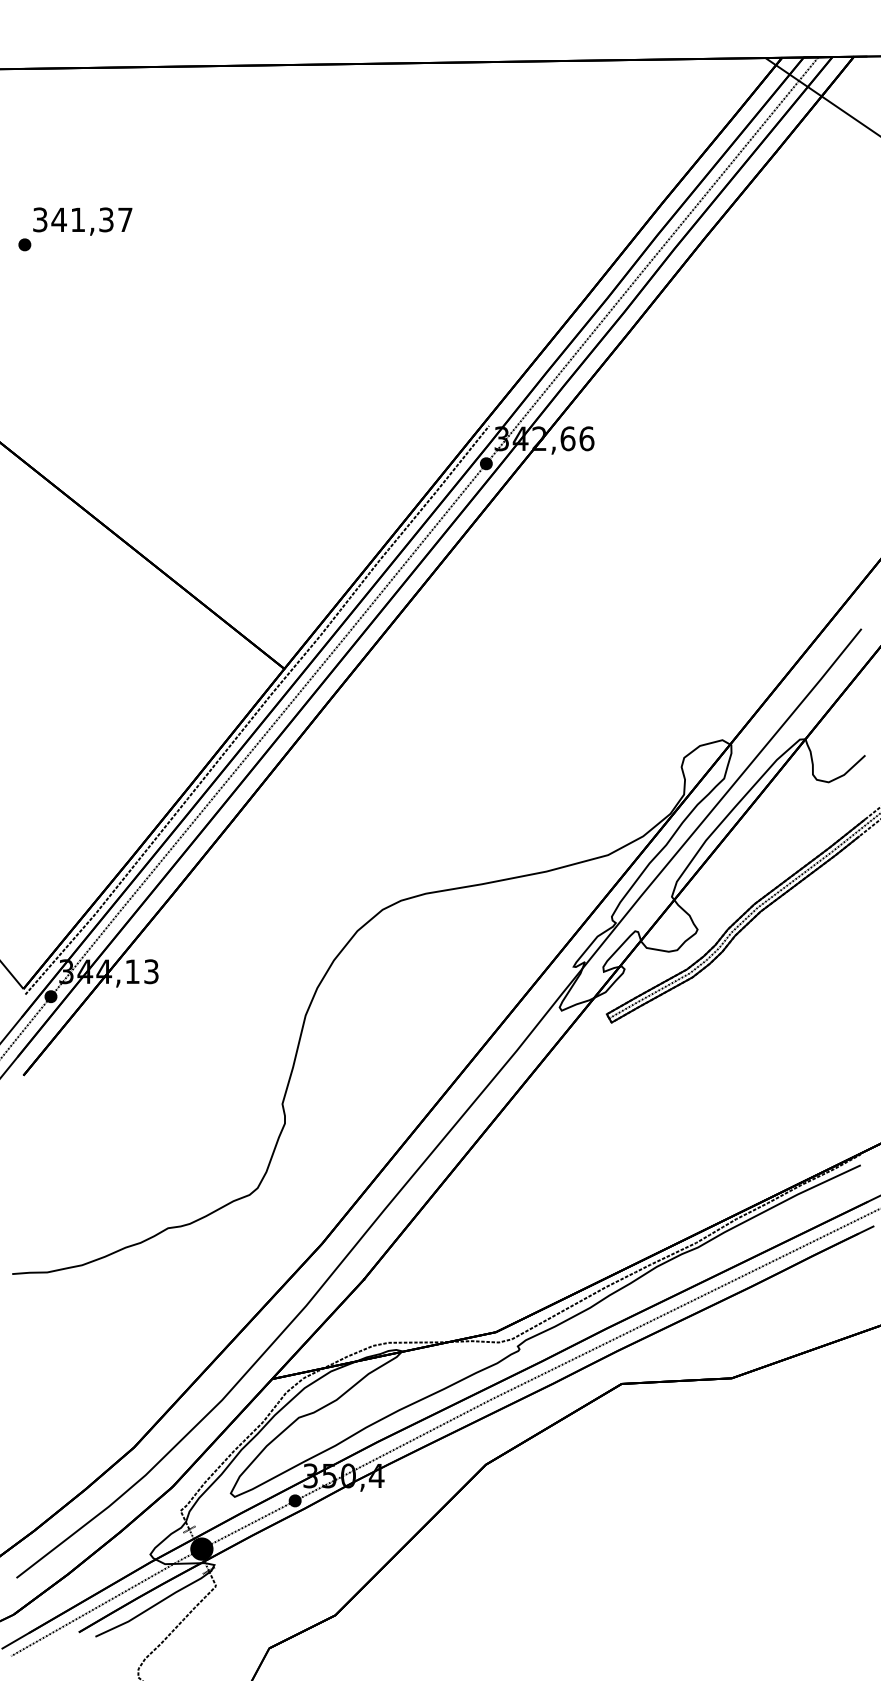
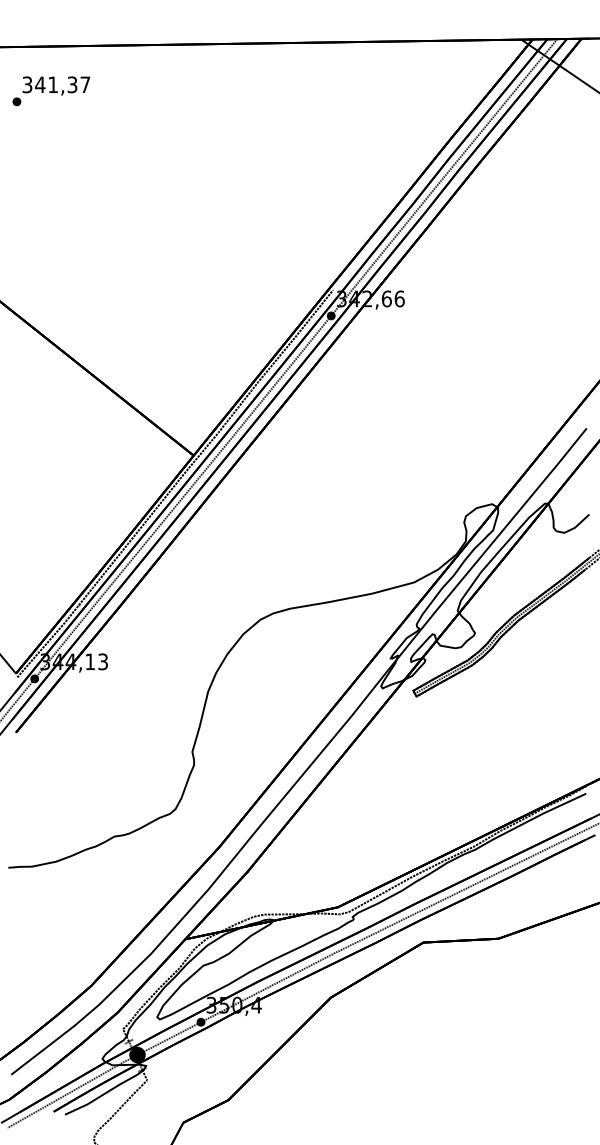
text: (75, 229) -> (51, 91), moved

